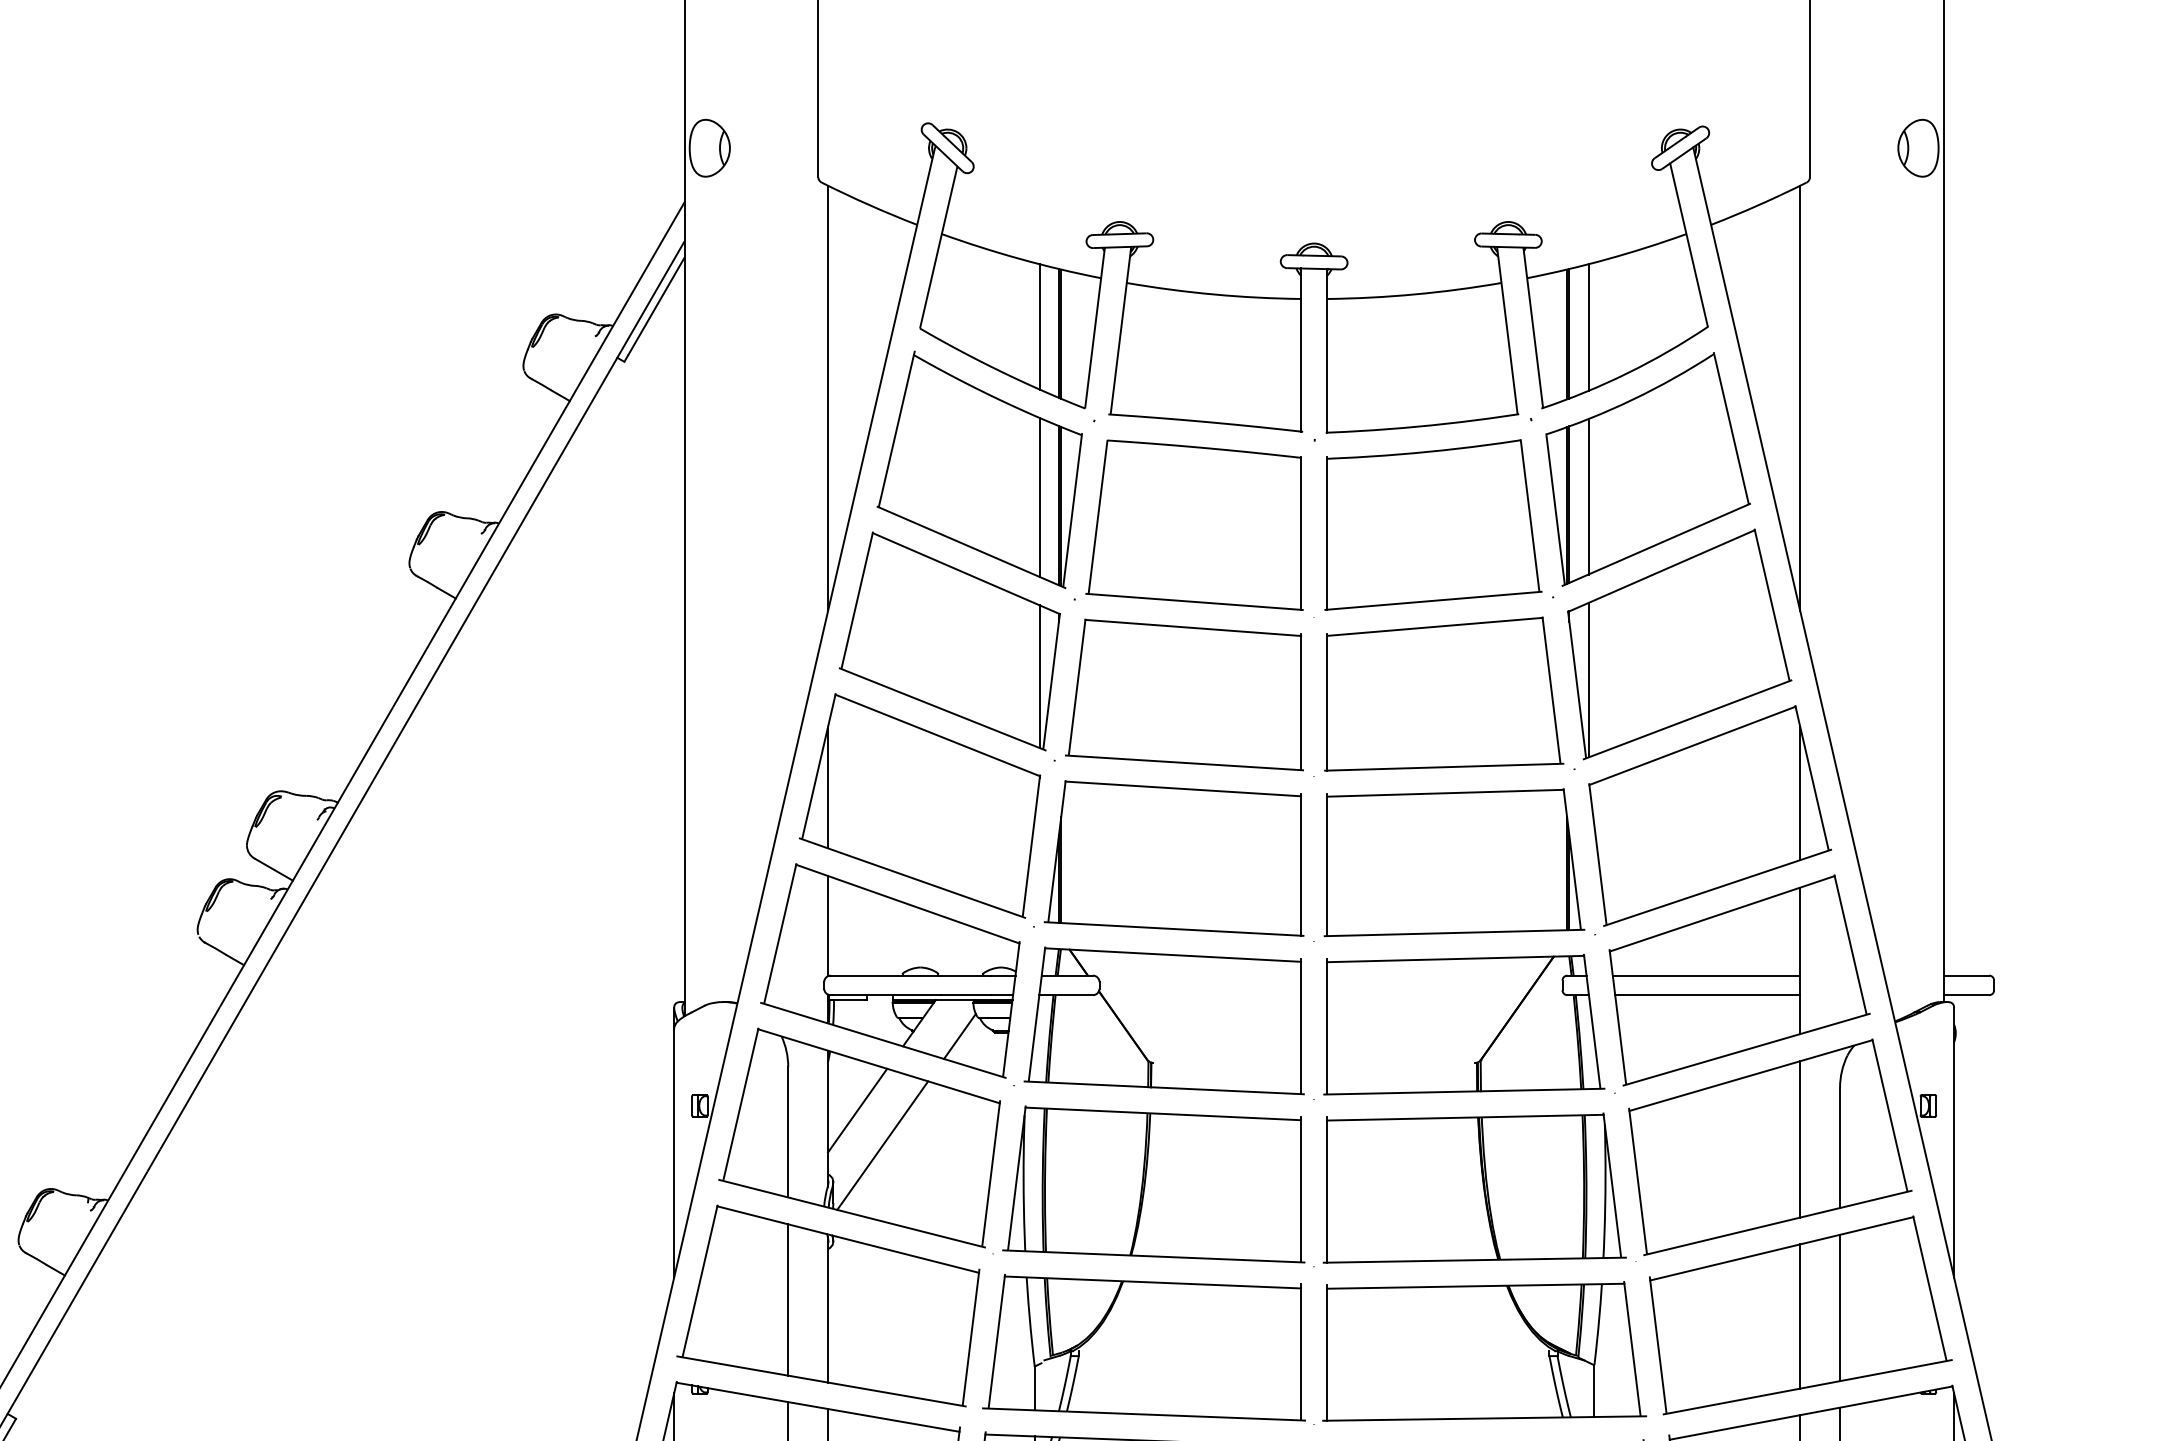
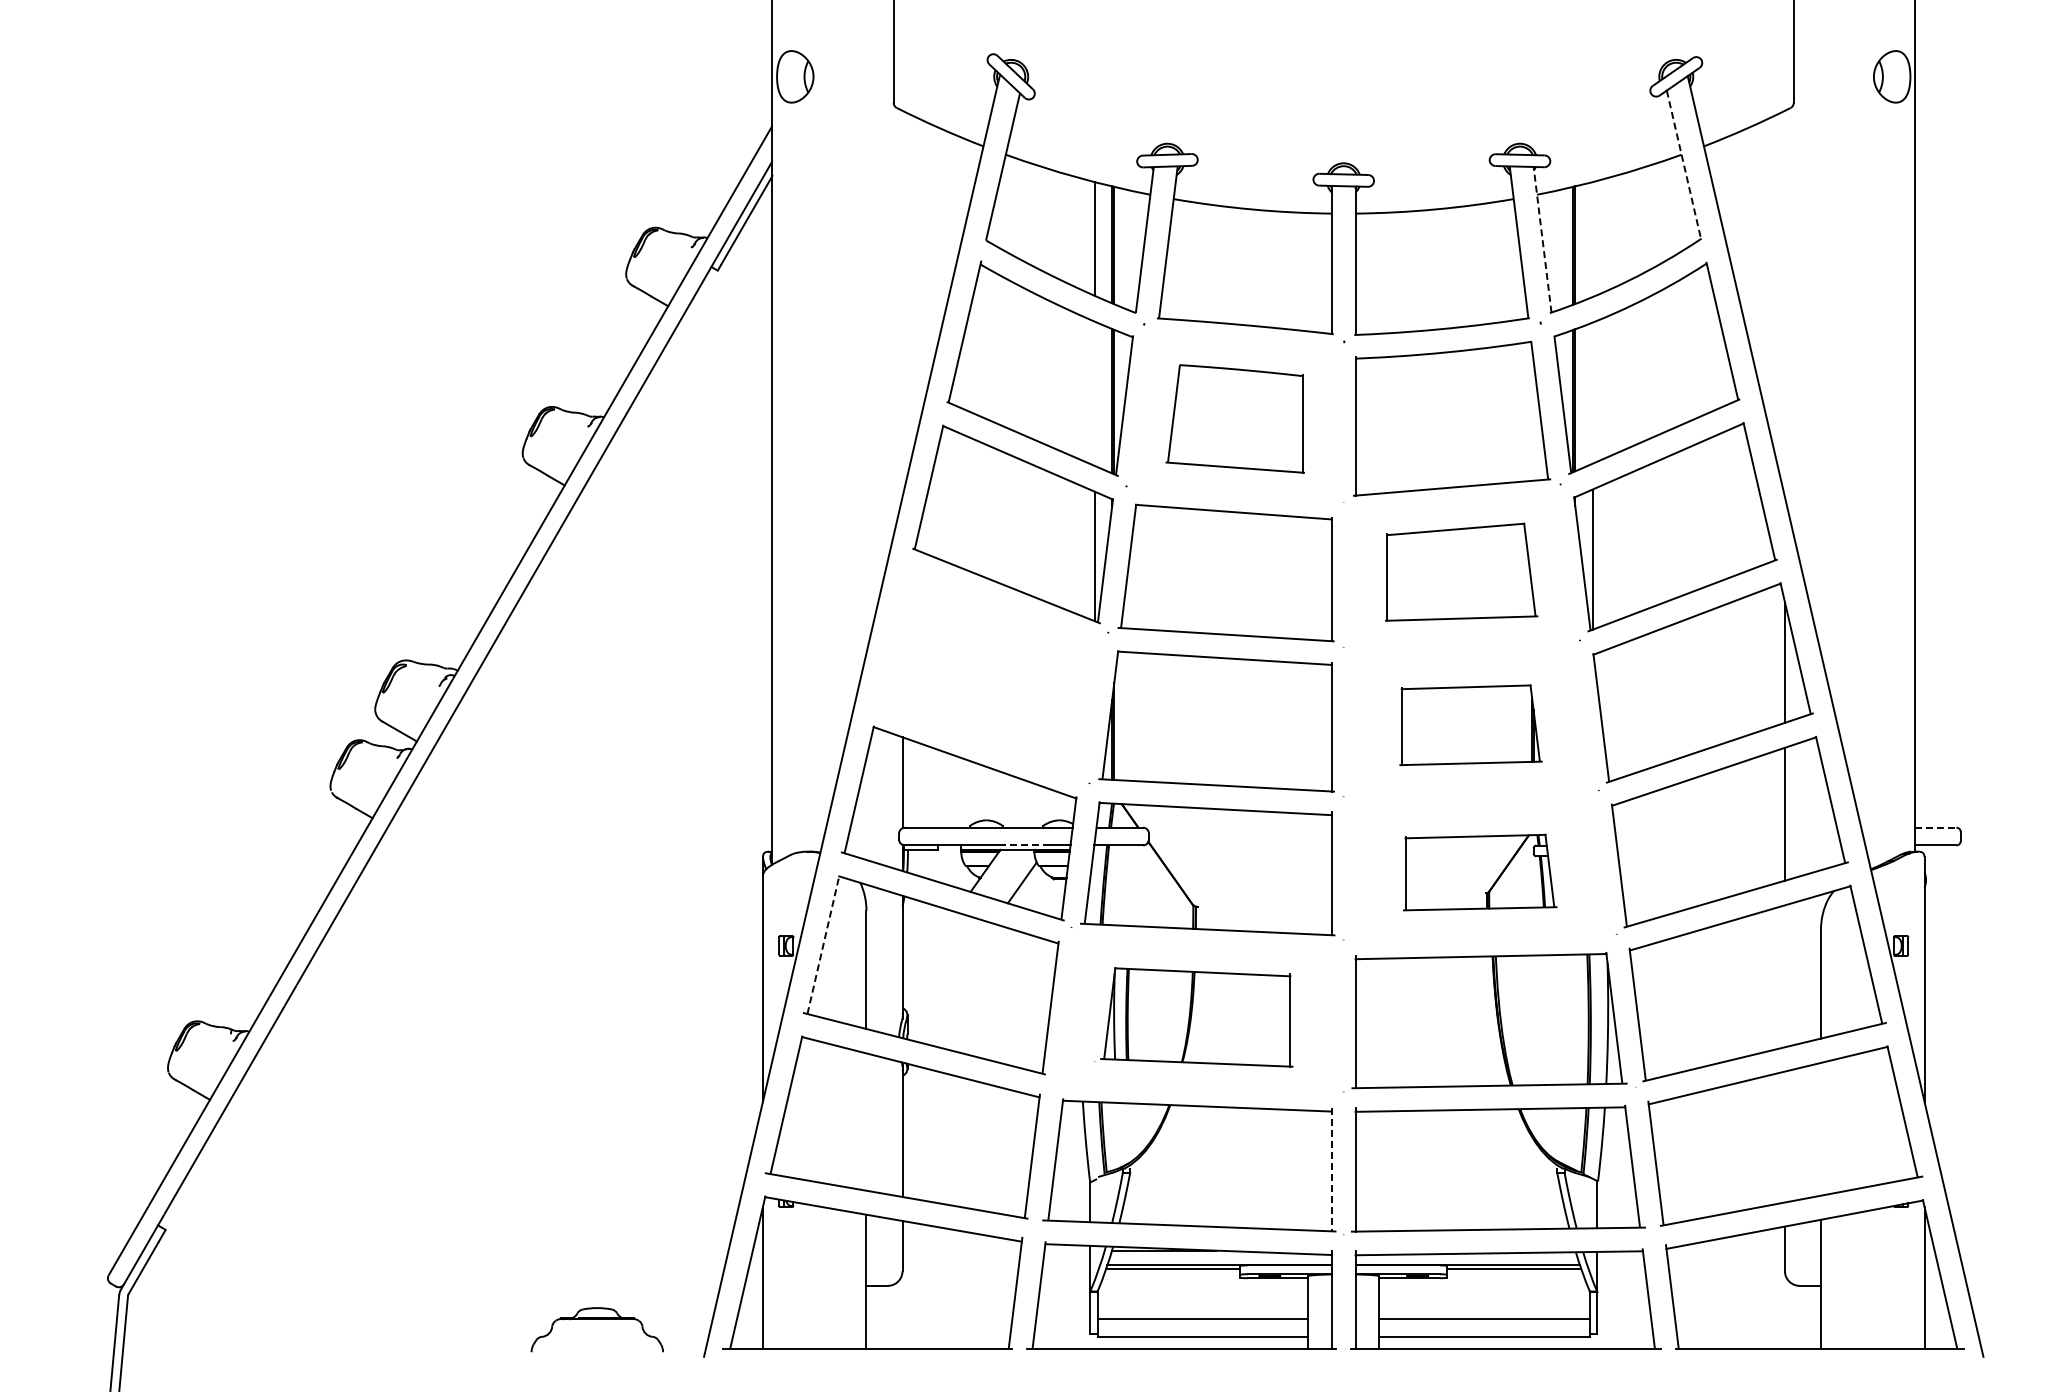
line: (1689, 245) -> (1684, 165), solid -> dashed
line: (1533, 327) -> (1542, 239), solid -> dashed
line: (1588, 327) -> (1592, 239), removed
line: (827, 398) -> (902, 303), removed
line: (1799, 398) -> (1784, 303), removed
line: (1588, 496) -> (1592, 392), removed
line: (1039, 497) -> (1094, 393), removed
part: (1194, 524) -> (1235, 418), size x0.7
part: (1443, 693) -> (1461, 571), size x0.7
part: (919, 805) -> (985, 673), removed
part: (1453, 861) -> (1470, 724), size x0.6
line: (1706, 975) -> (1699, 827), removed
line: (1966, 975) -> (1935, 827), solid -> dashed
line: (965, 995) -> (1027, 845), solid -> dashed
line: (1707, 995) -> (1700, 845), removed
part: (1464, 1024) -> (1480, 872), size x0.6
line: (740, 1104) -> (823, 944), solid -> dashed
line: (857, 1110) -> (929, 950), removed
line: (1799, 1139) -> (1784, 976), removed
line: (881, 1145) -> (951, 981), removed
part: (1148, 1183) -> (1193, 1016), size x0.7
line: (788, 1299) -> (866, 1121), removed
line: (1840, 1307) -> (1821, 1128), removed
line: (1799, 1315) -> (1784, 1136), removed
line: (1300, 1352) -> (1331, 1169), solid -> dashed

